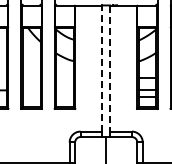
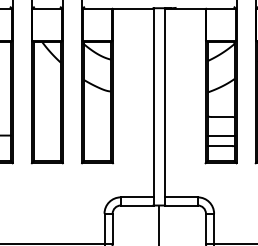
line: (102, 68) -> (153, 102), dashed -> solid
line: (110, 68) -> (165, 102), dashed -> solid

